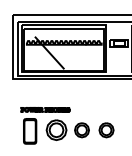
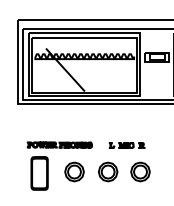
part: (96, 110) -> (127, 145), added
part: (56, 130) -> (74, 172), size x0.71

